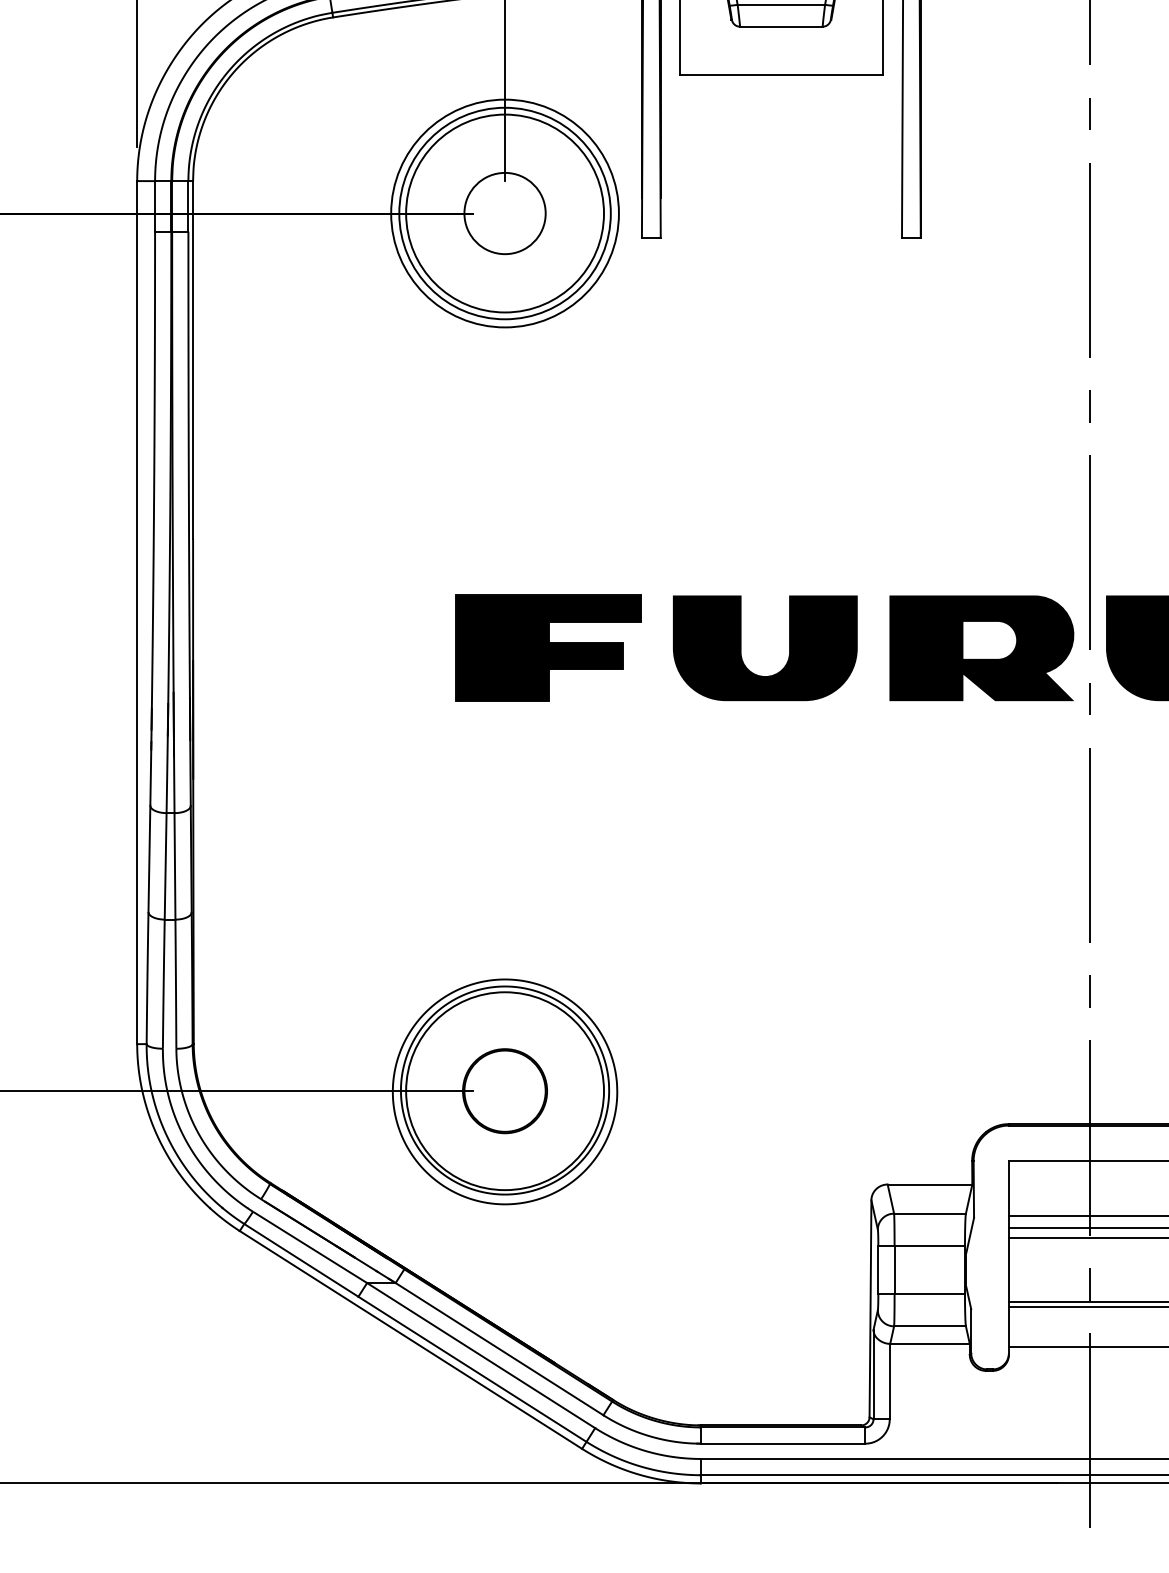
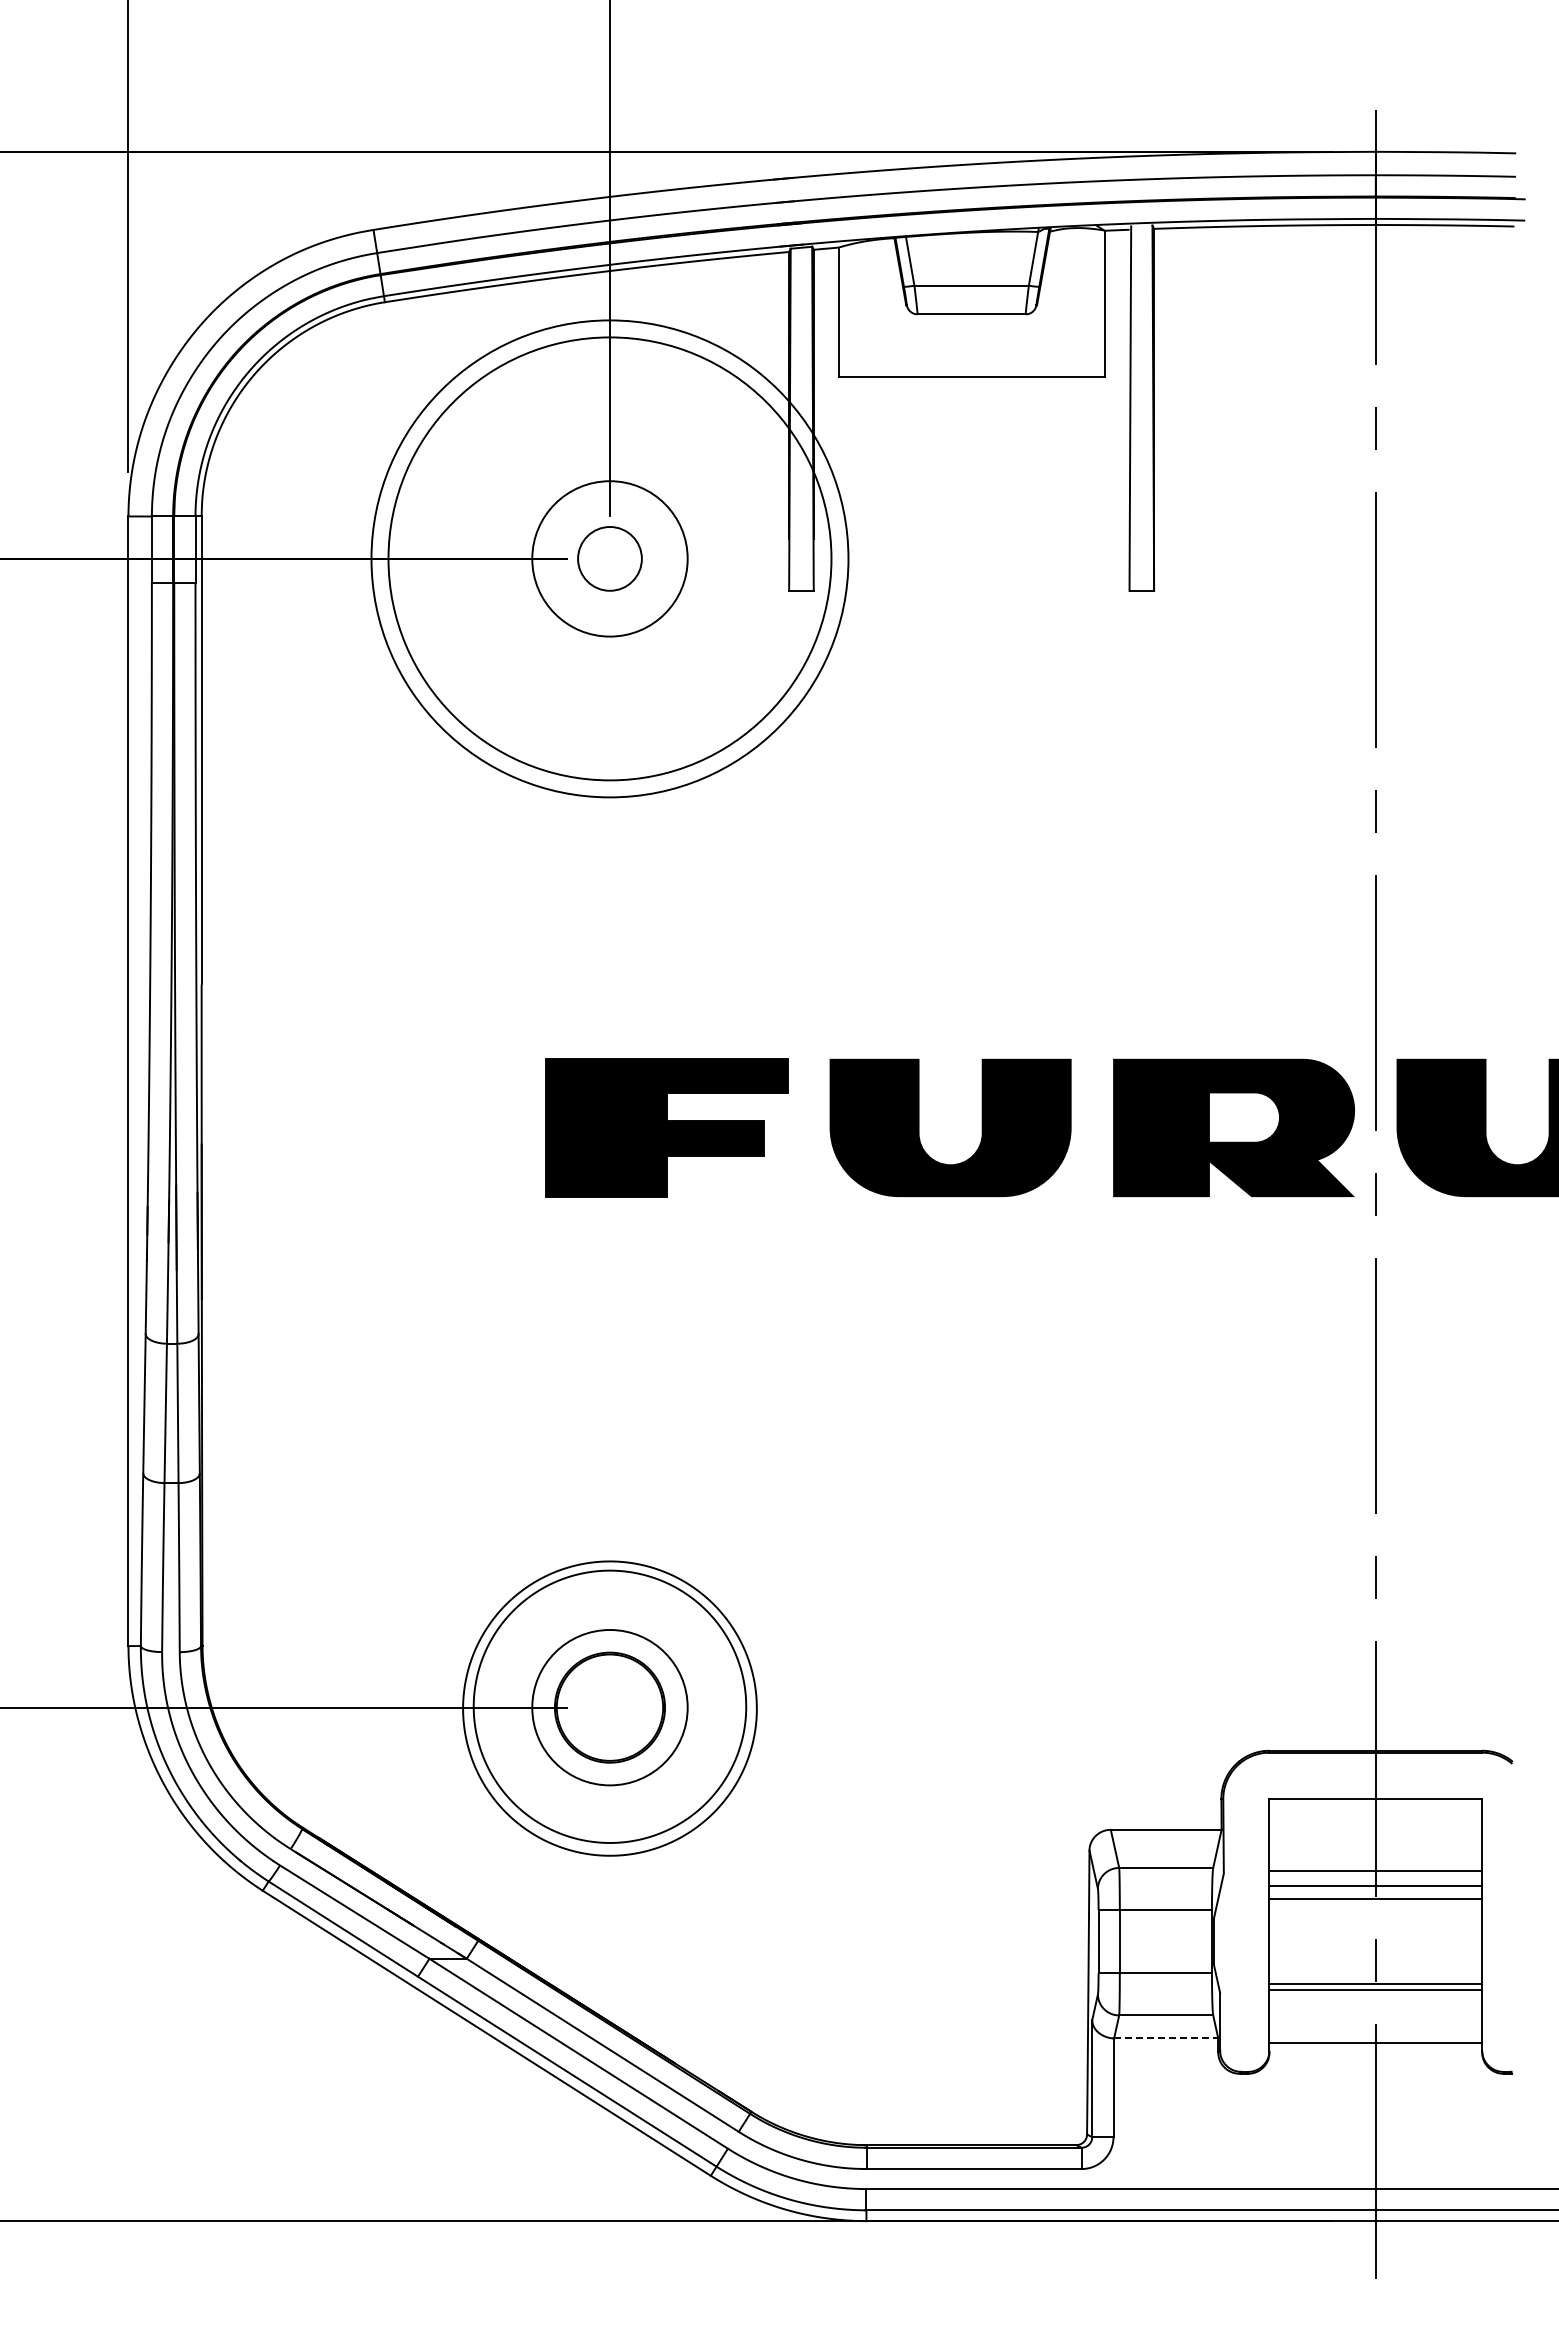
circle: (504, 213) -> (609, 558), size x0.6
circle: (504, 213) -> (609, 558), size x0.6
circle: (504, 213) -> (609, 558), size x1.6
circle: (504, 213) -> (609, 558), size x1.6
circle: (504, 1091) -> (609, 1707), size x0.6
line: (930, 1343) -> (1166, 2038), solid -> dashed

